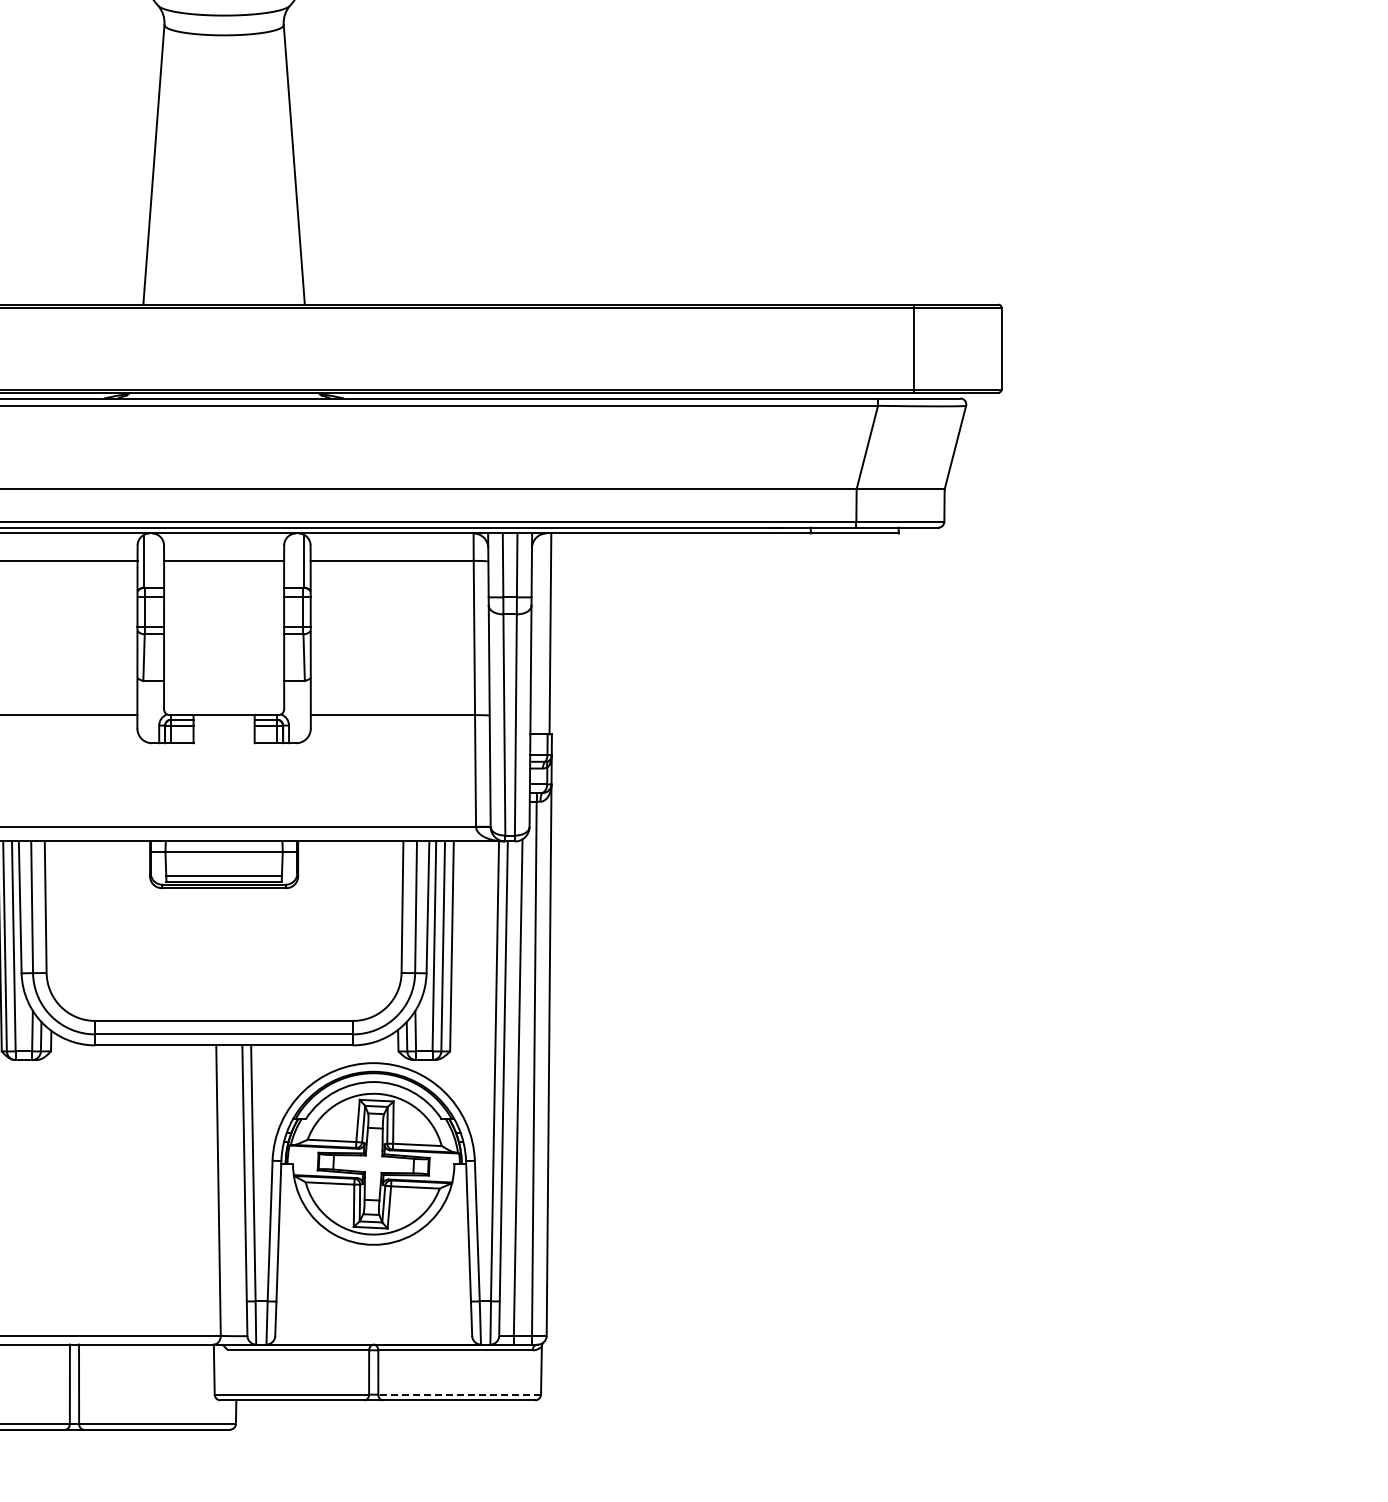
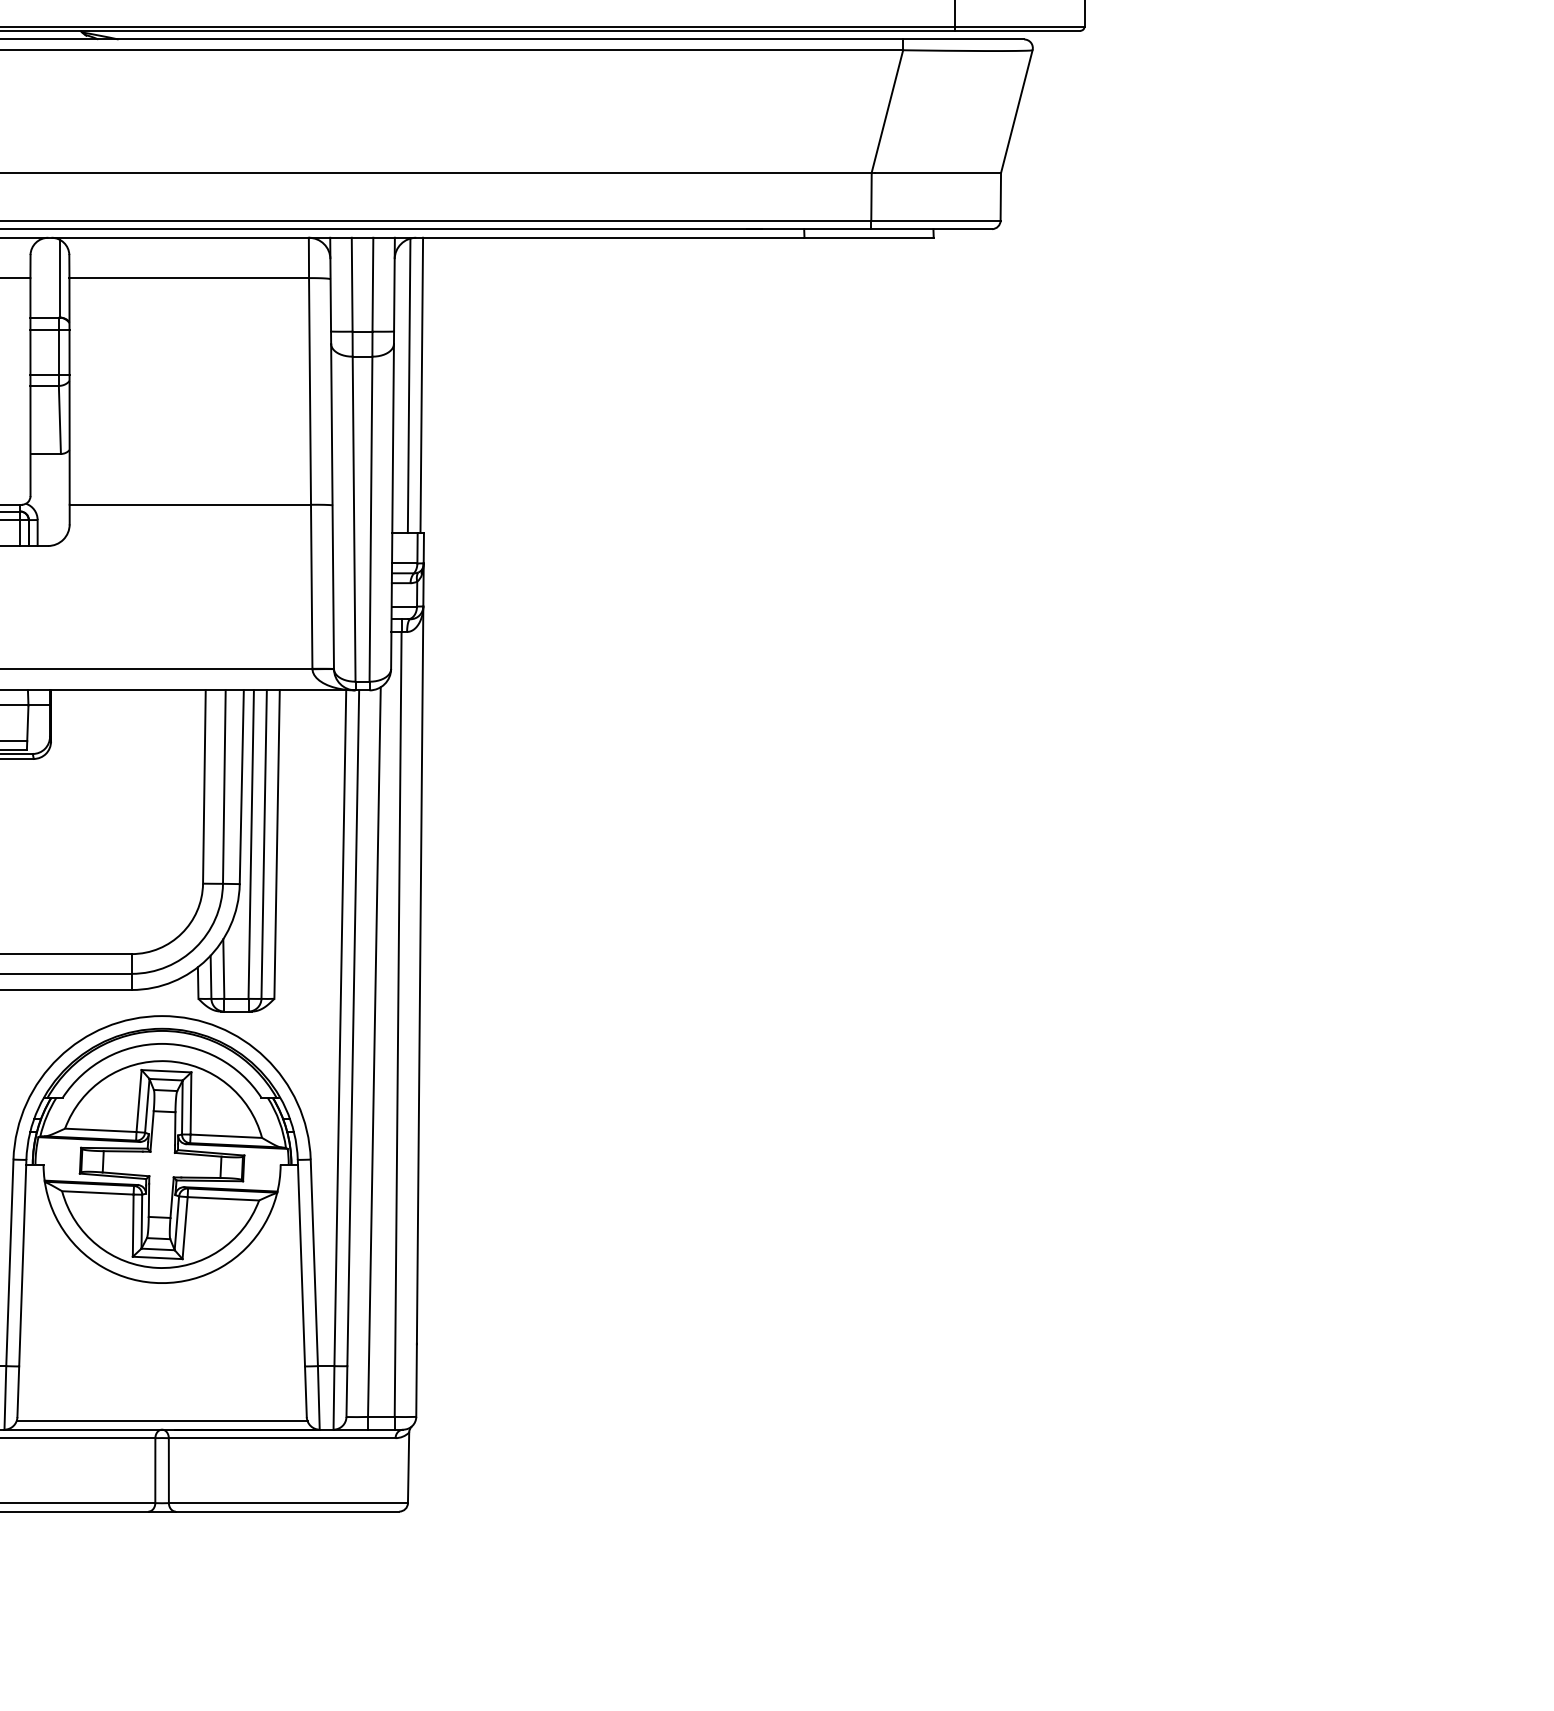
line: (541, 634) -> (408, 386), added
line: (373, 1338) -> (161, 1420), added
line: (459, 1394) -> (288, 1502), dashed -> solid

